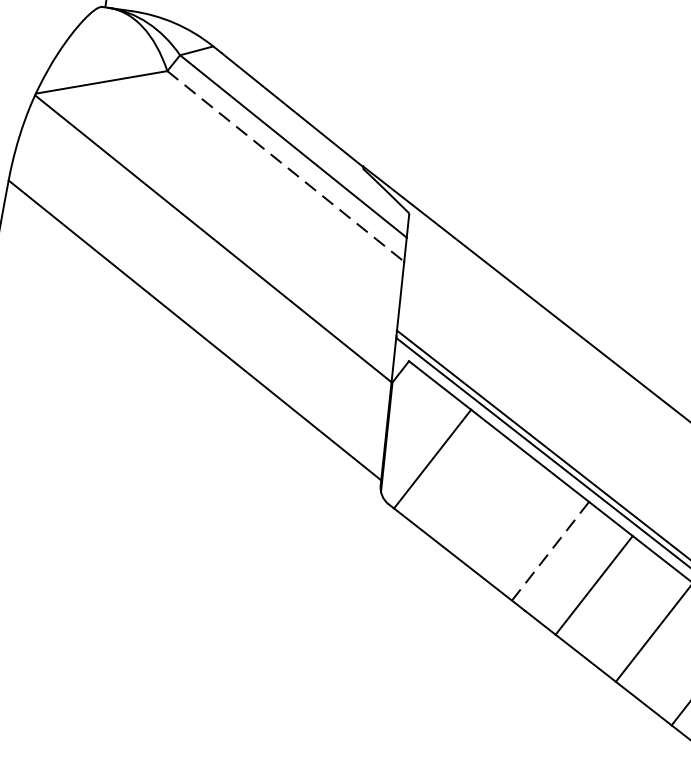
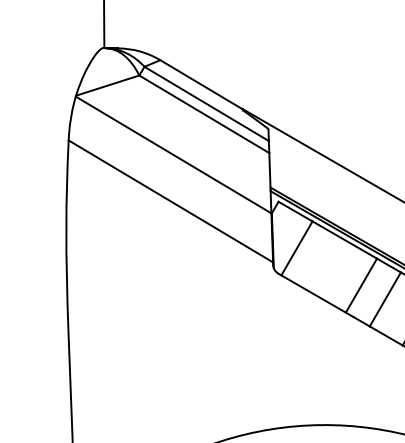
line: (286, 166) -> (204, 114), dashed -> solid
line: (550, 550) -> (361, 285), dashed -> solid

